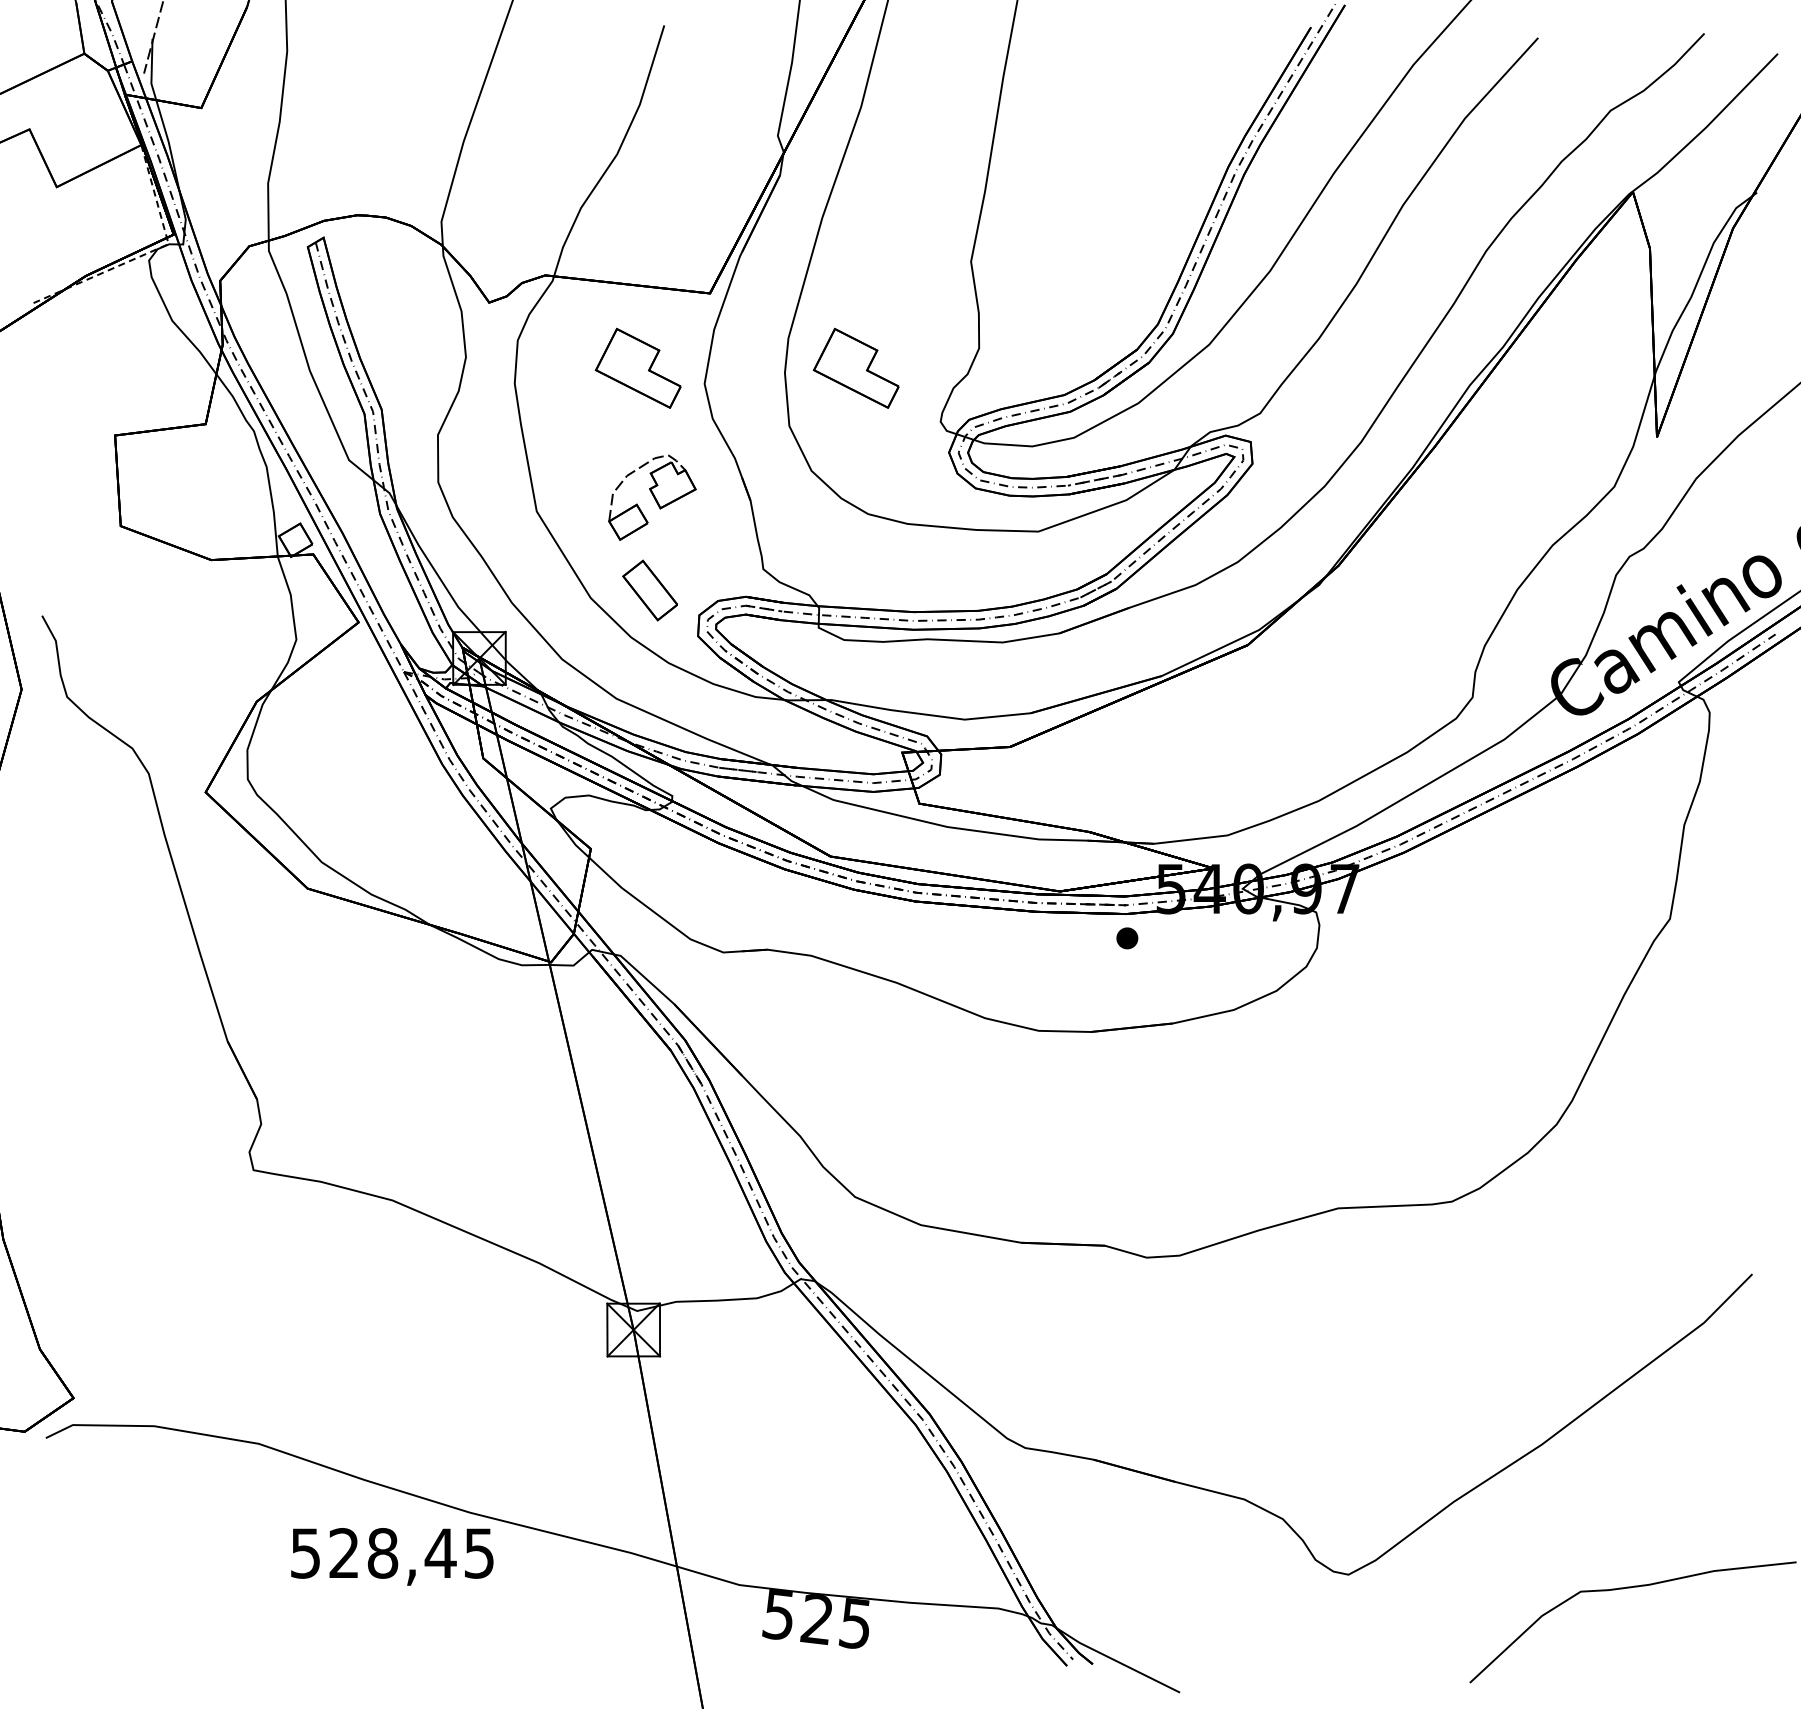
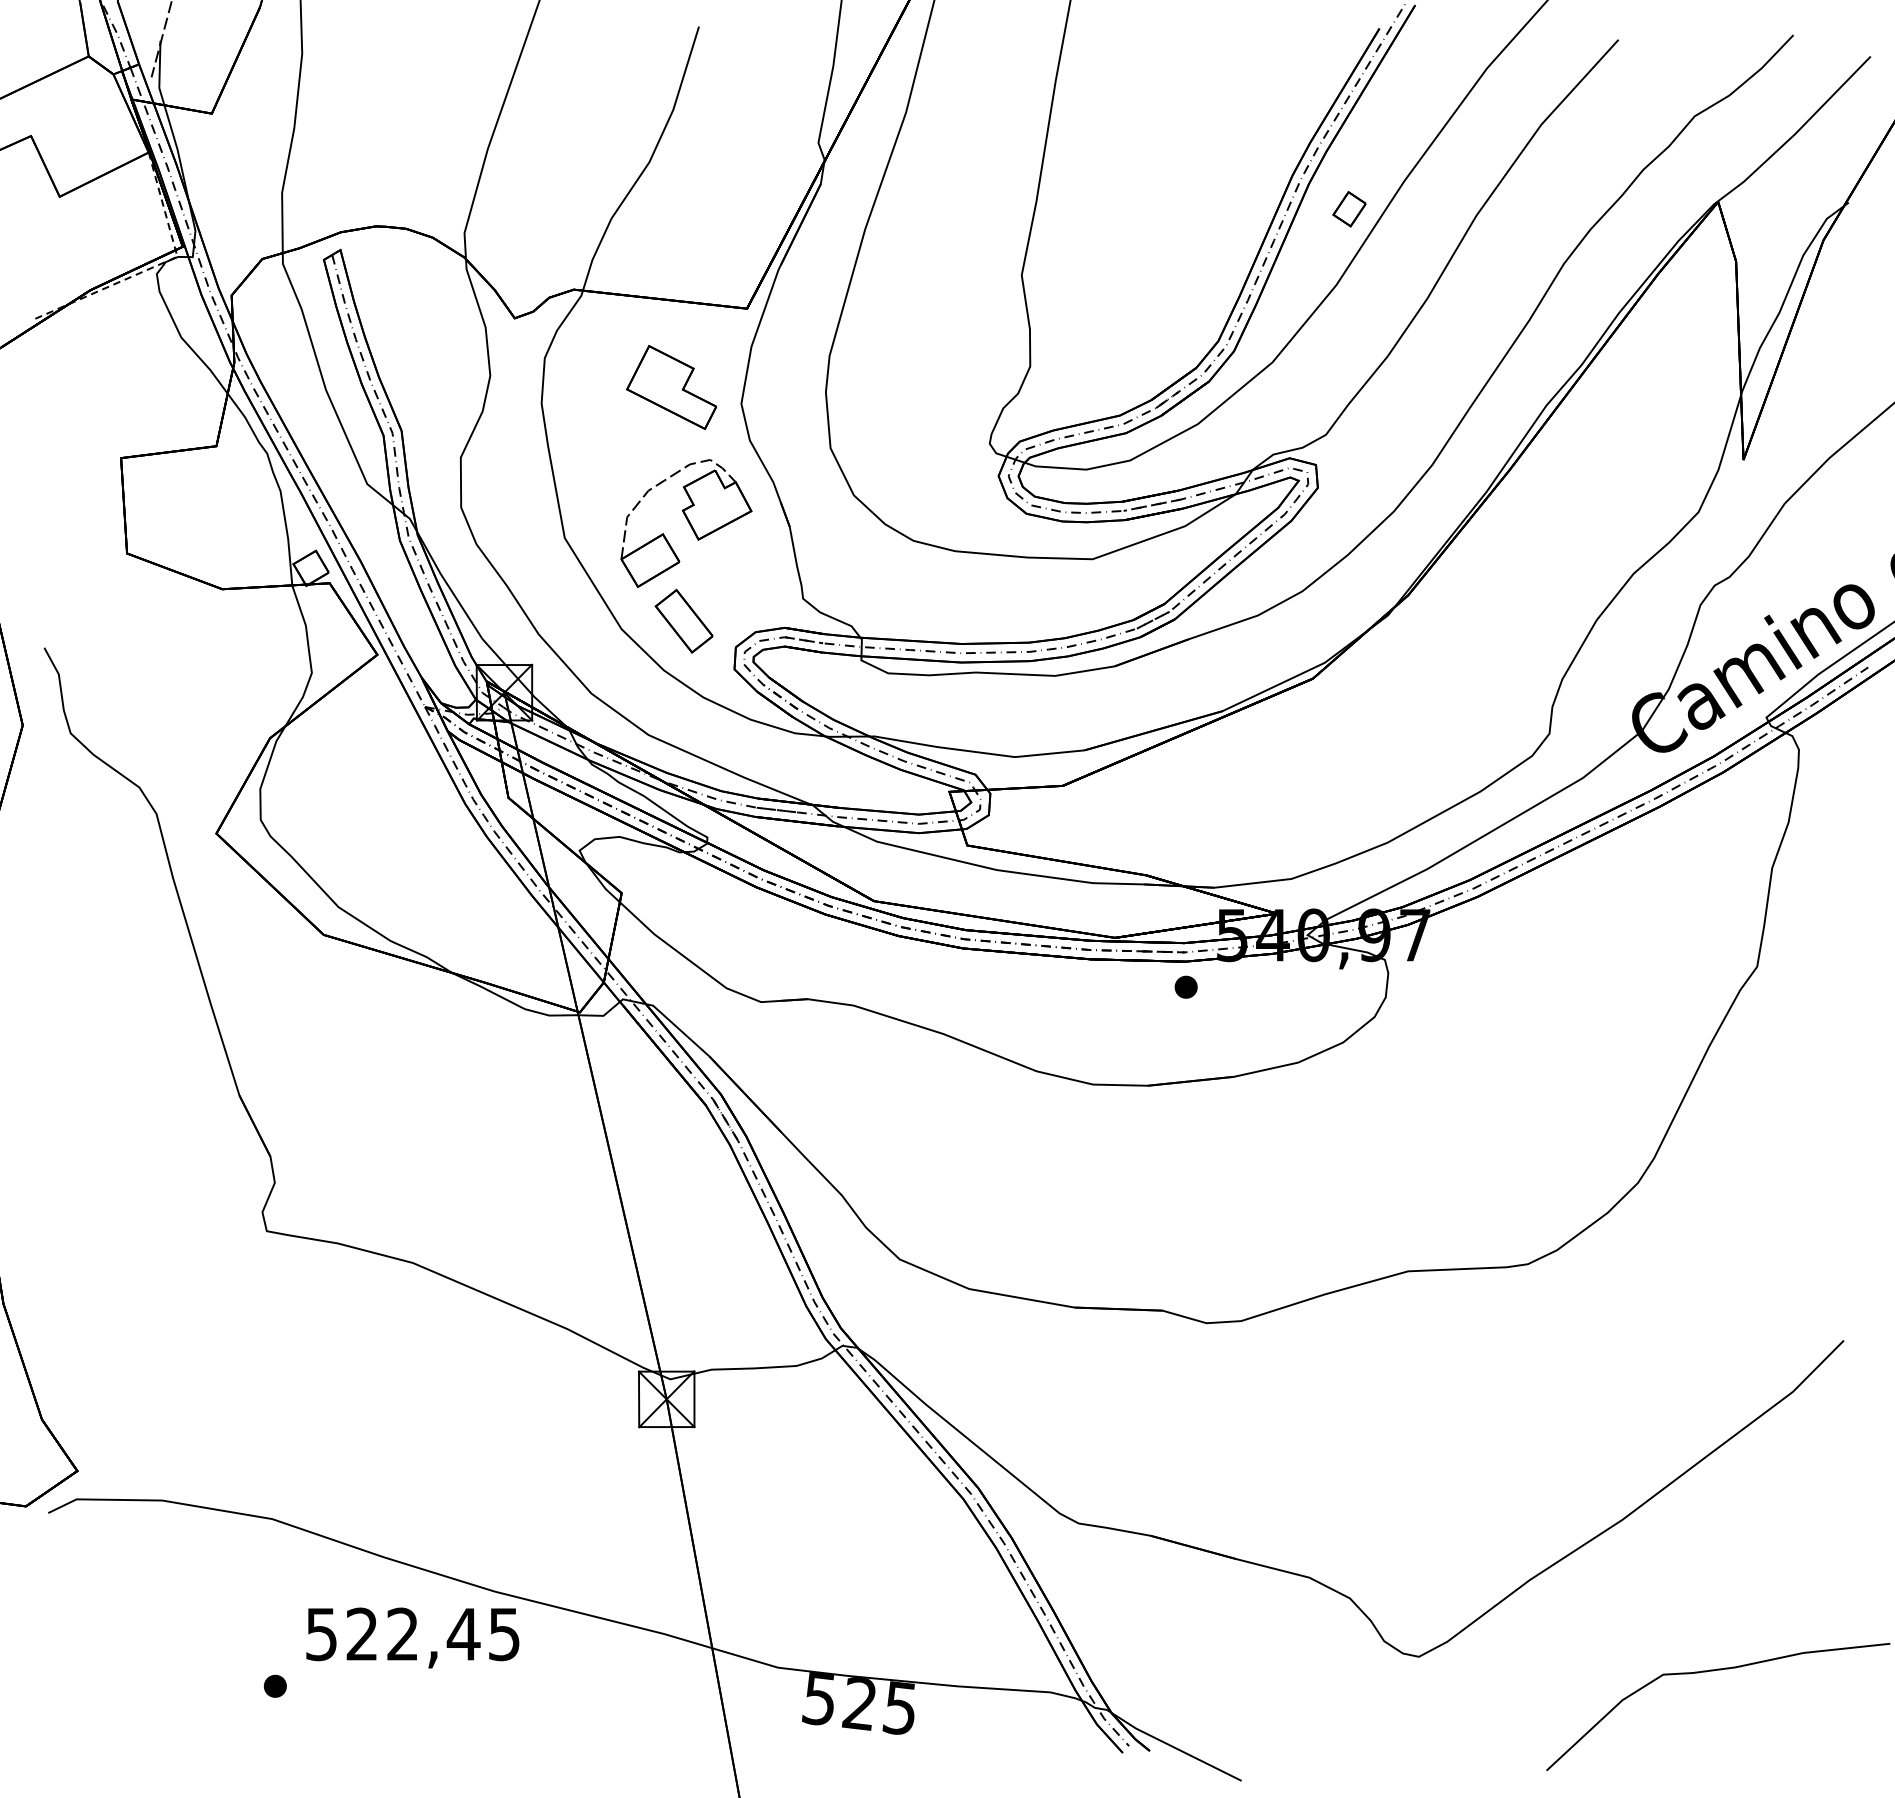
part: (1282, 198) -> (1349, 208), added
part: (855, 367) -> (900, 386), removed
part: (652, 497) -> (686, 523), size x1.43
text: (382, 1553) -> (402, 1634), 528,45 -> 522,45
part: (261, 1602) -> (275, 1686), added

